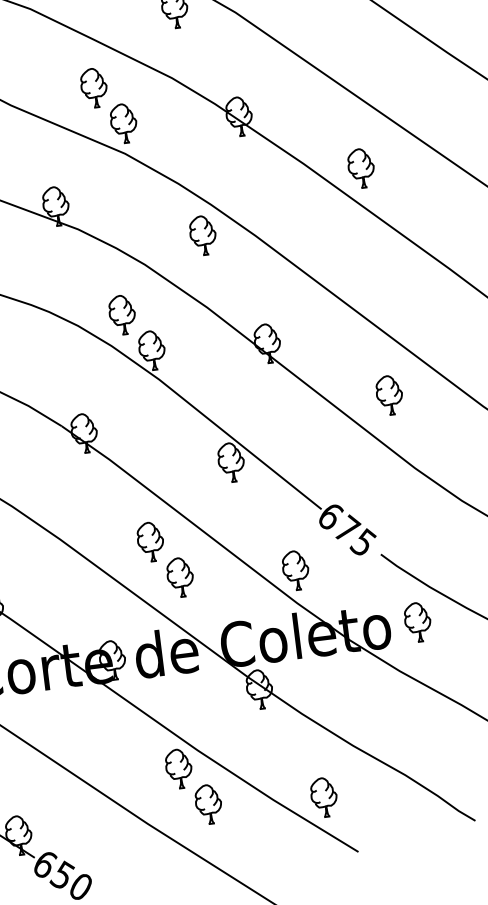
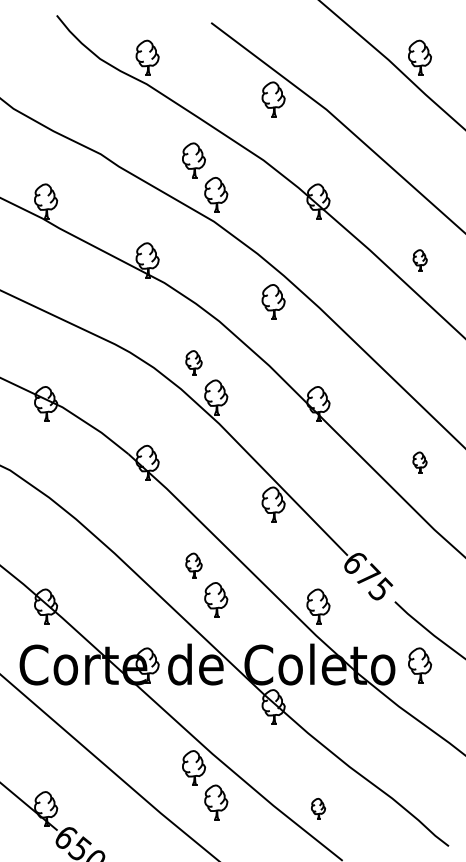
part: (361, 168) -> (420, 260), size x0.6
part: (121, 314) -> (193, 362), size x0.7
part: (388, 394) -> (419, 462), size x0.6
part: (150, 541) -> (193, 565), size x0.7
part: (324, 796) -> (318, 808), size x0.6

